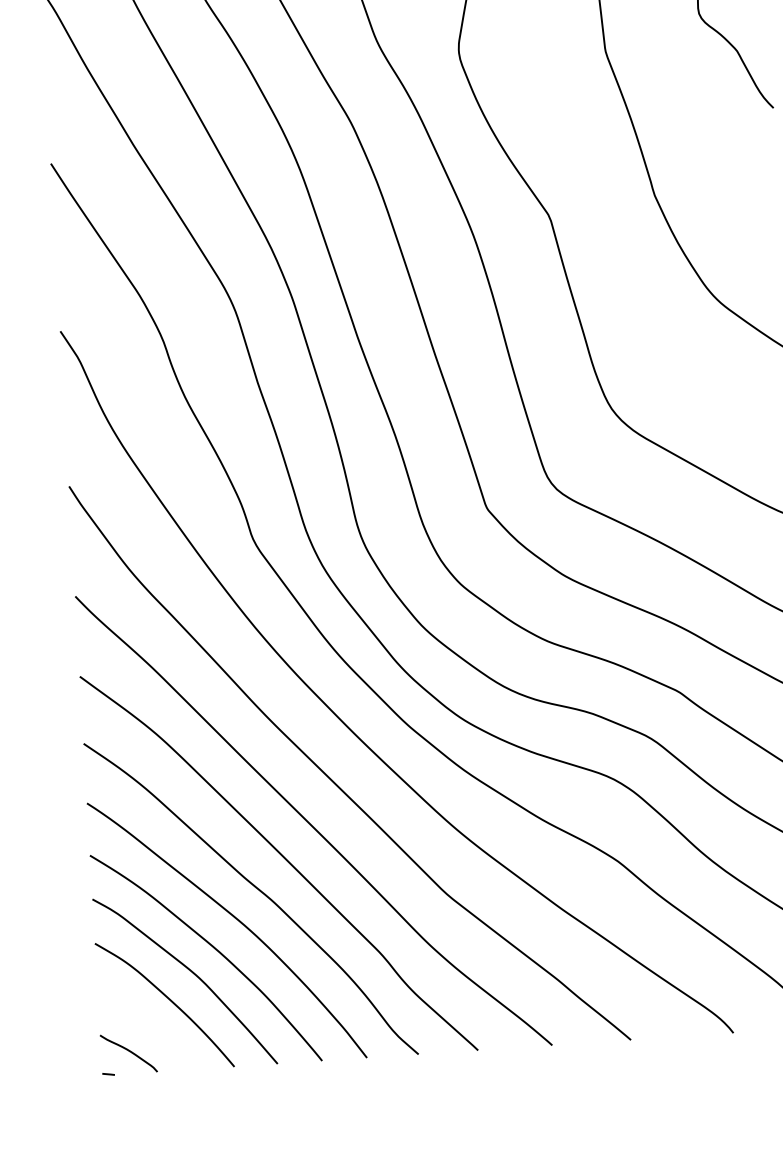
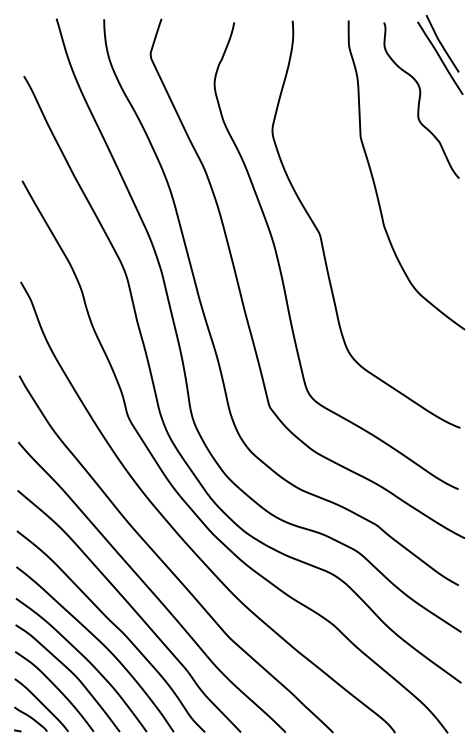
curve: (144, 1027) -> (41, 704), added

